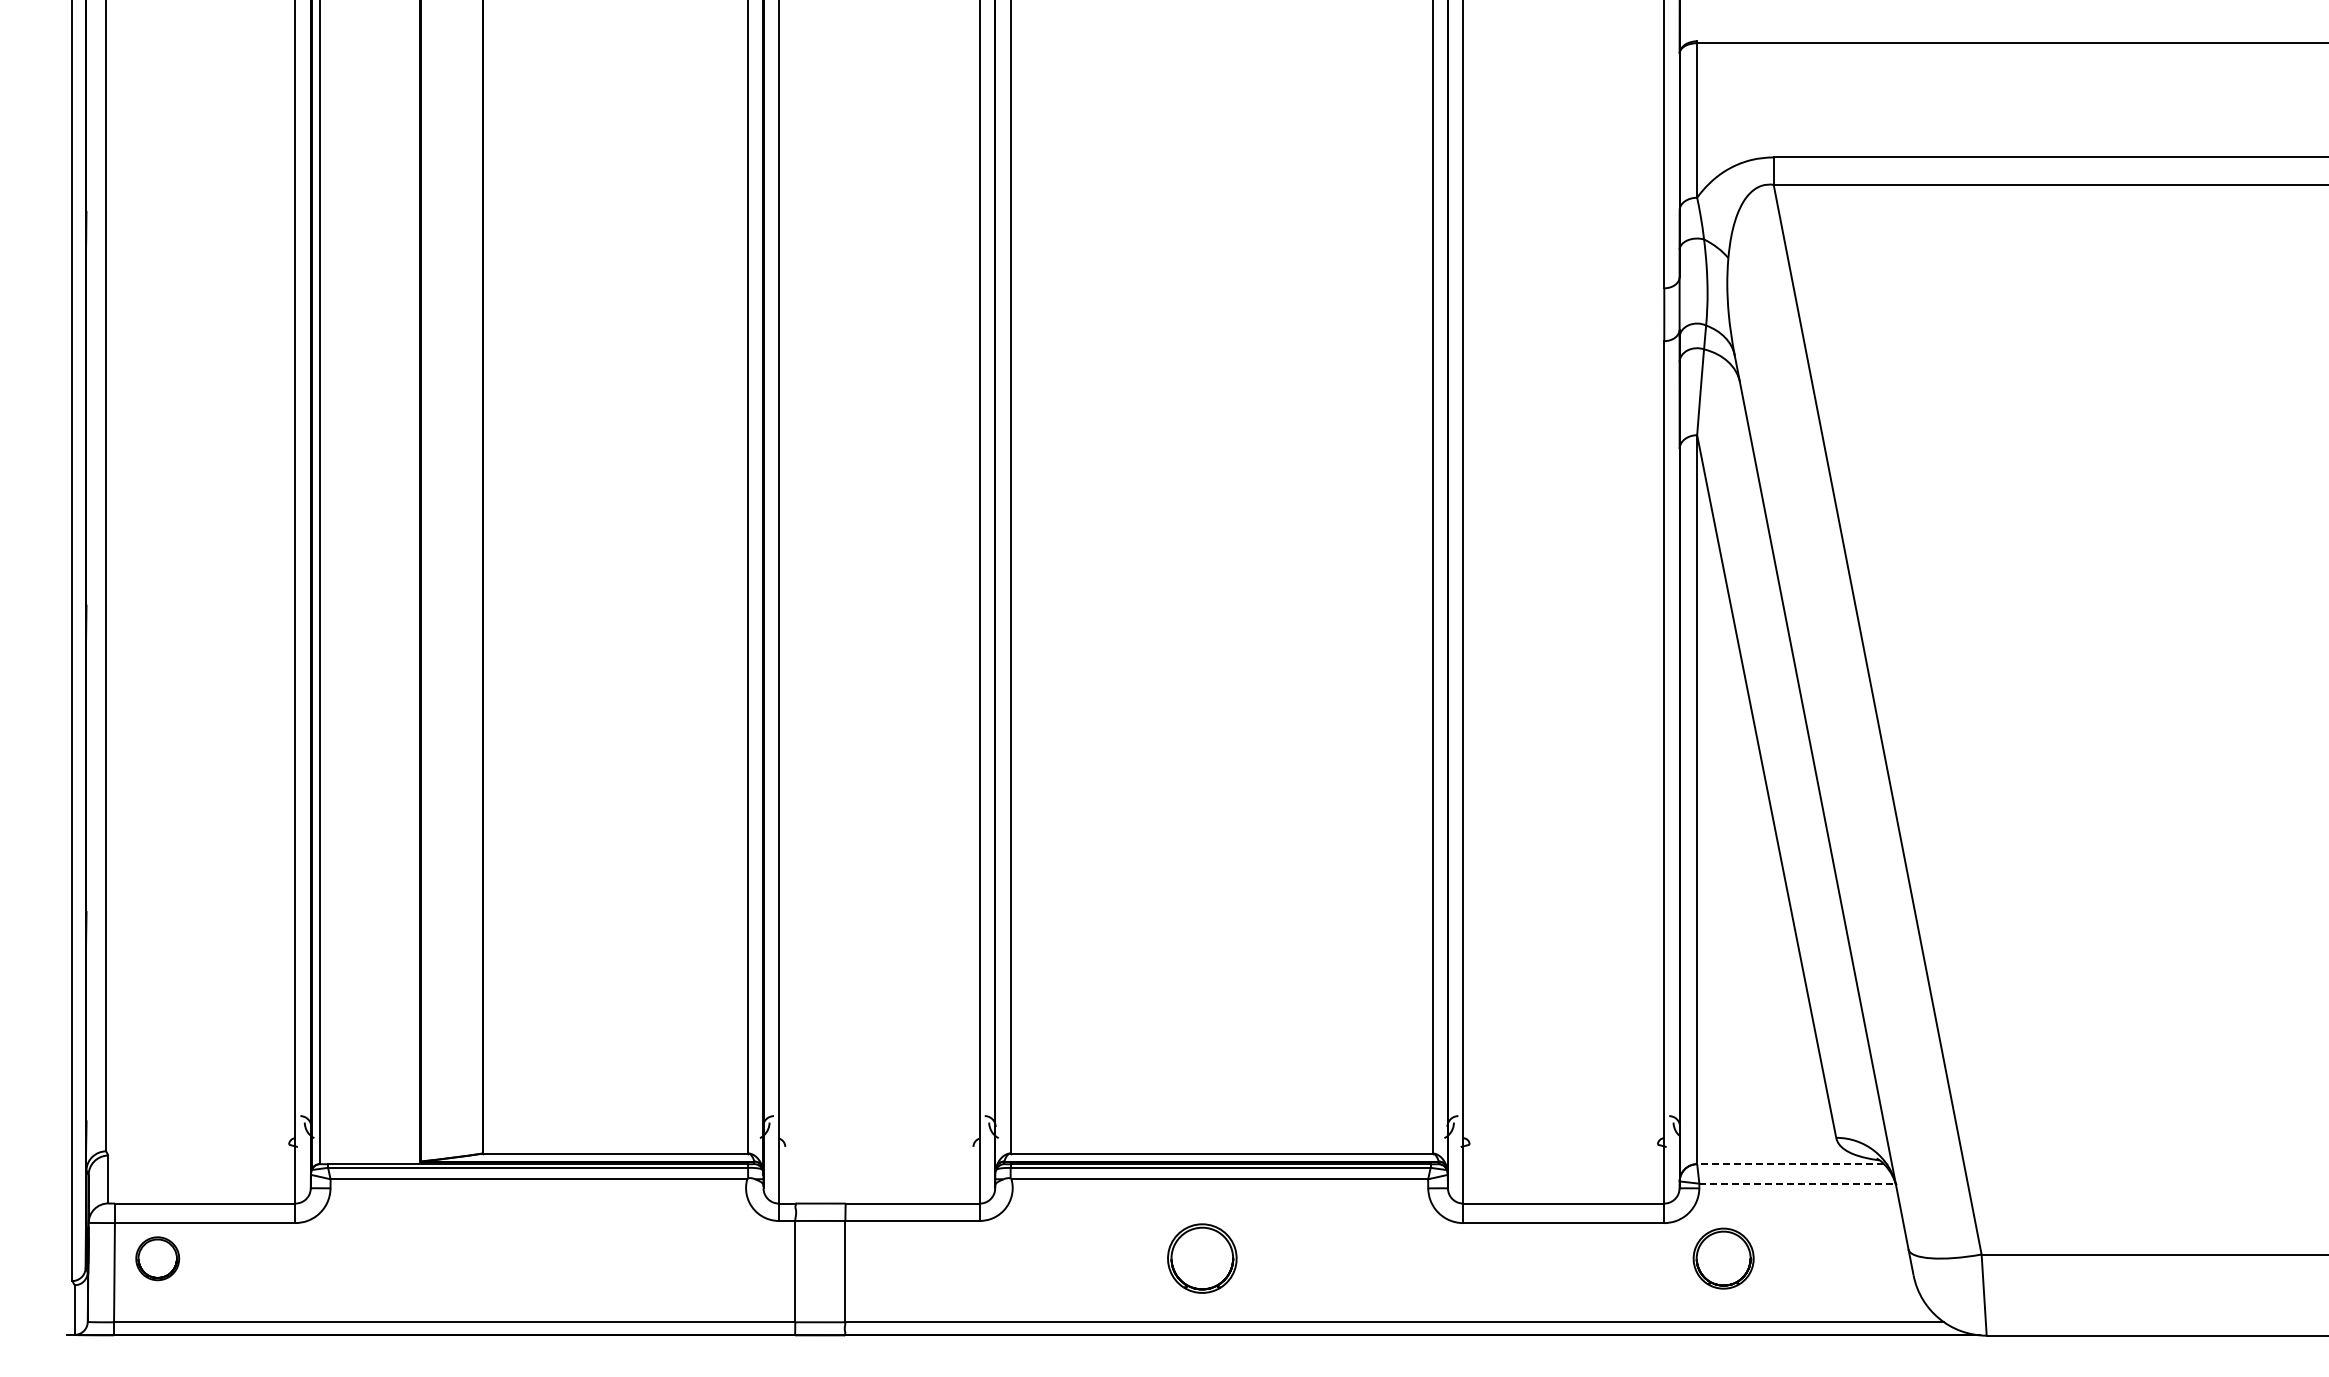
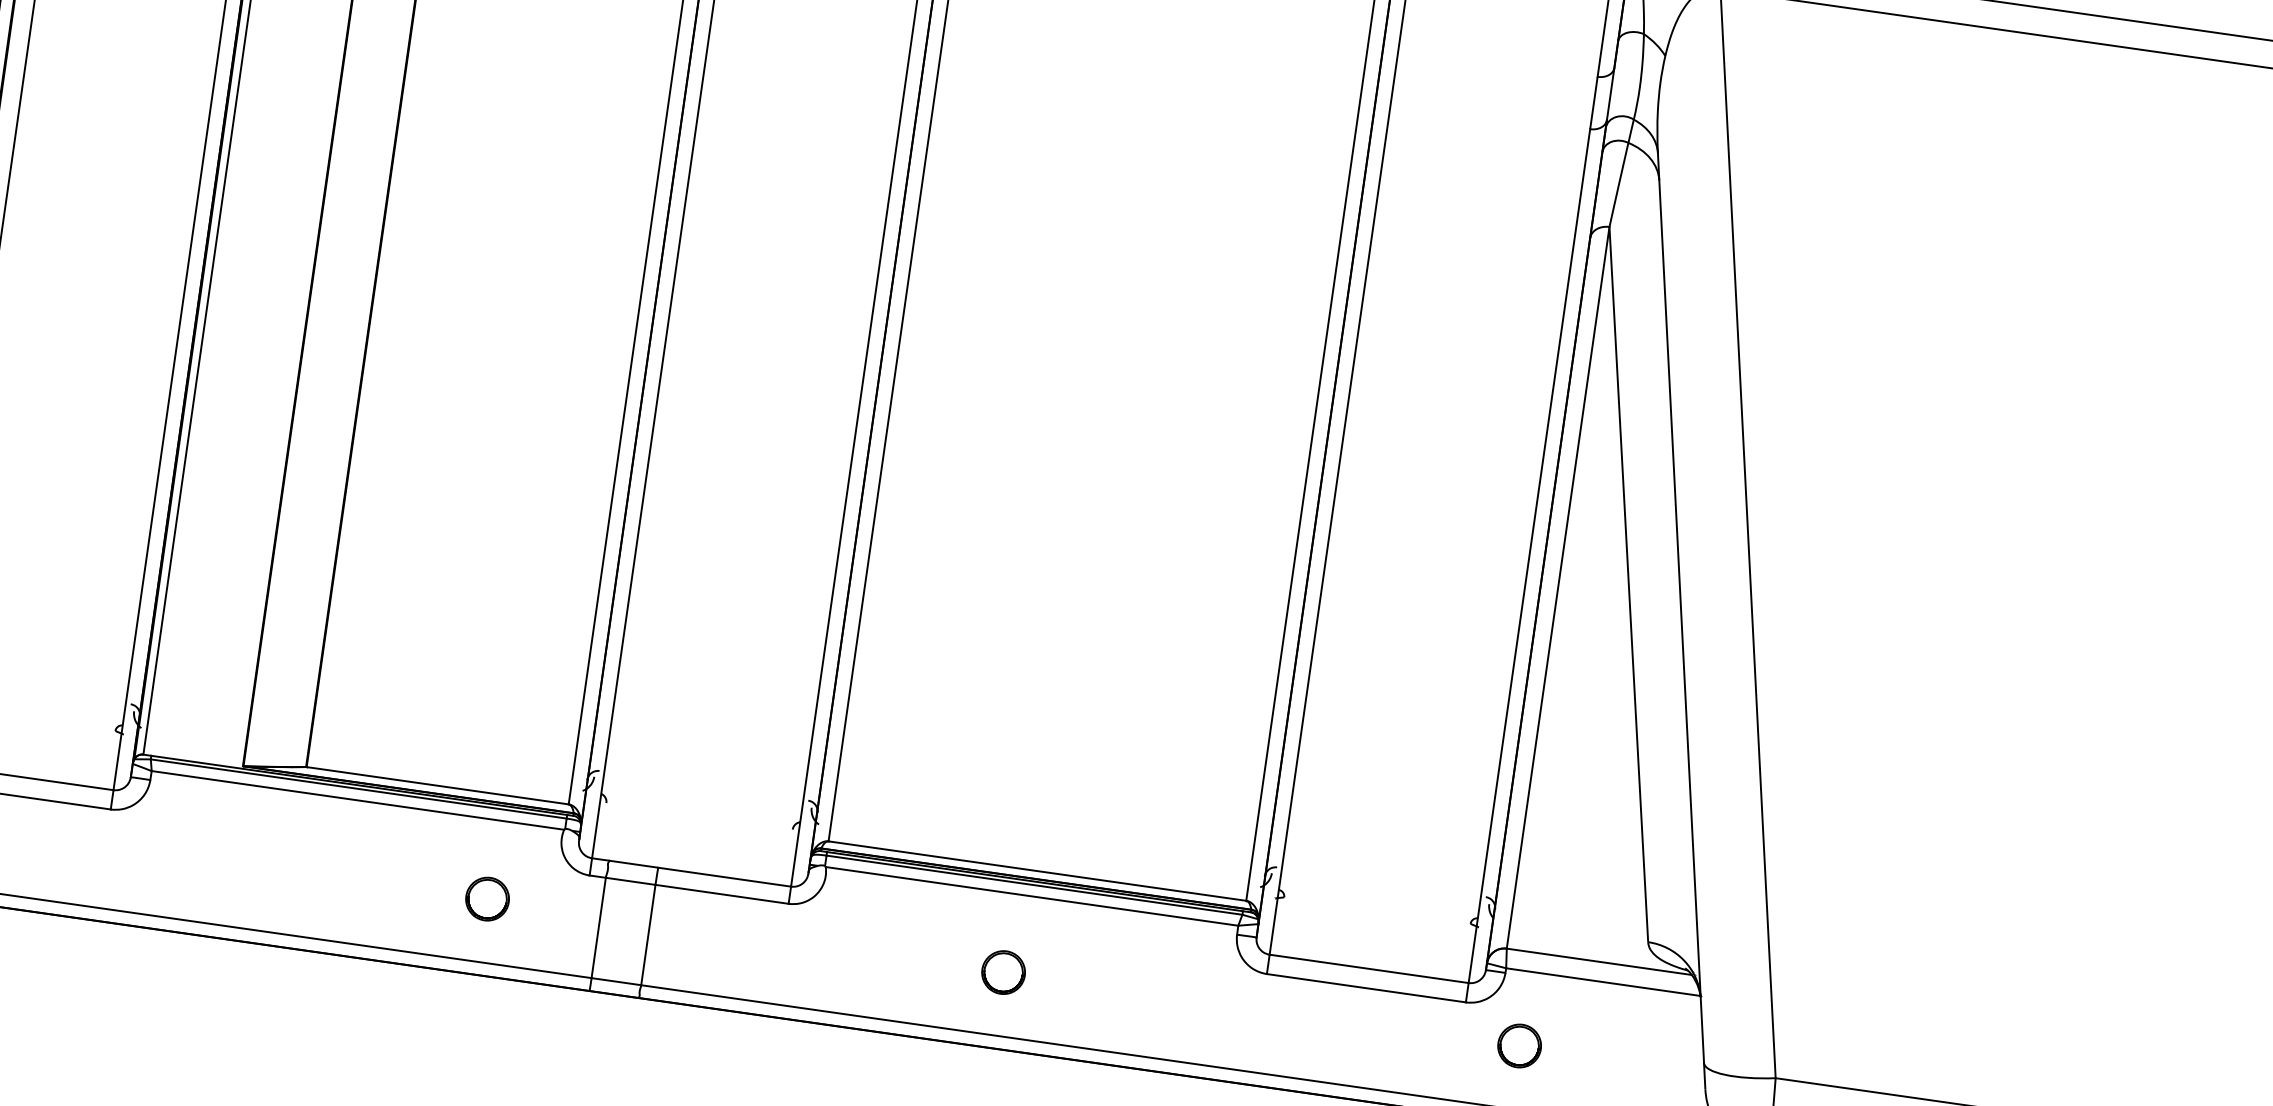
line: (1790, 1164) -> (1599, 962), dashed -> solid
line: (1798, 1183) -> (1604, 982), dashed -> solid
part: (680, 1258) -> (486, 898), added
part: (1202, 1258) -> (1003, 972), size x0.62
part: (1723, 1258) -> (1519, 1045), size x0.71

